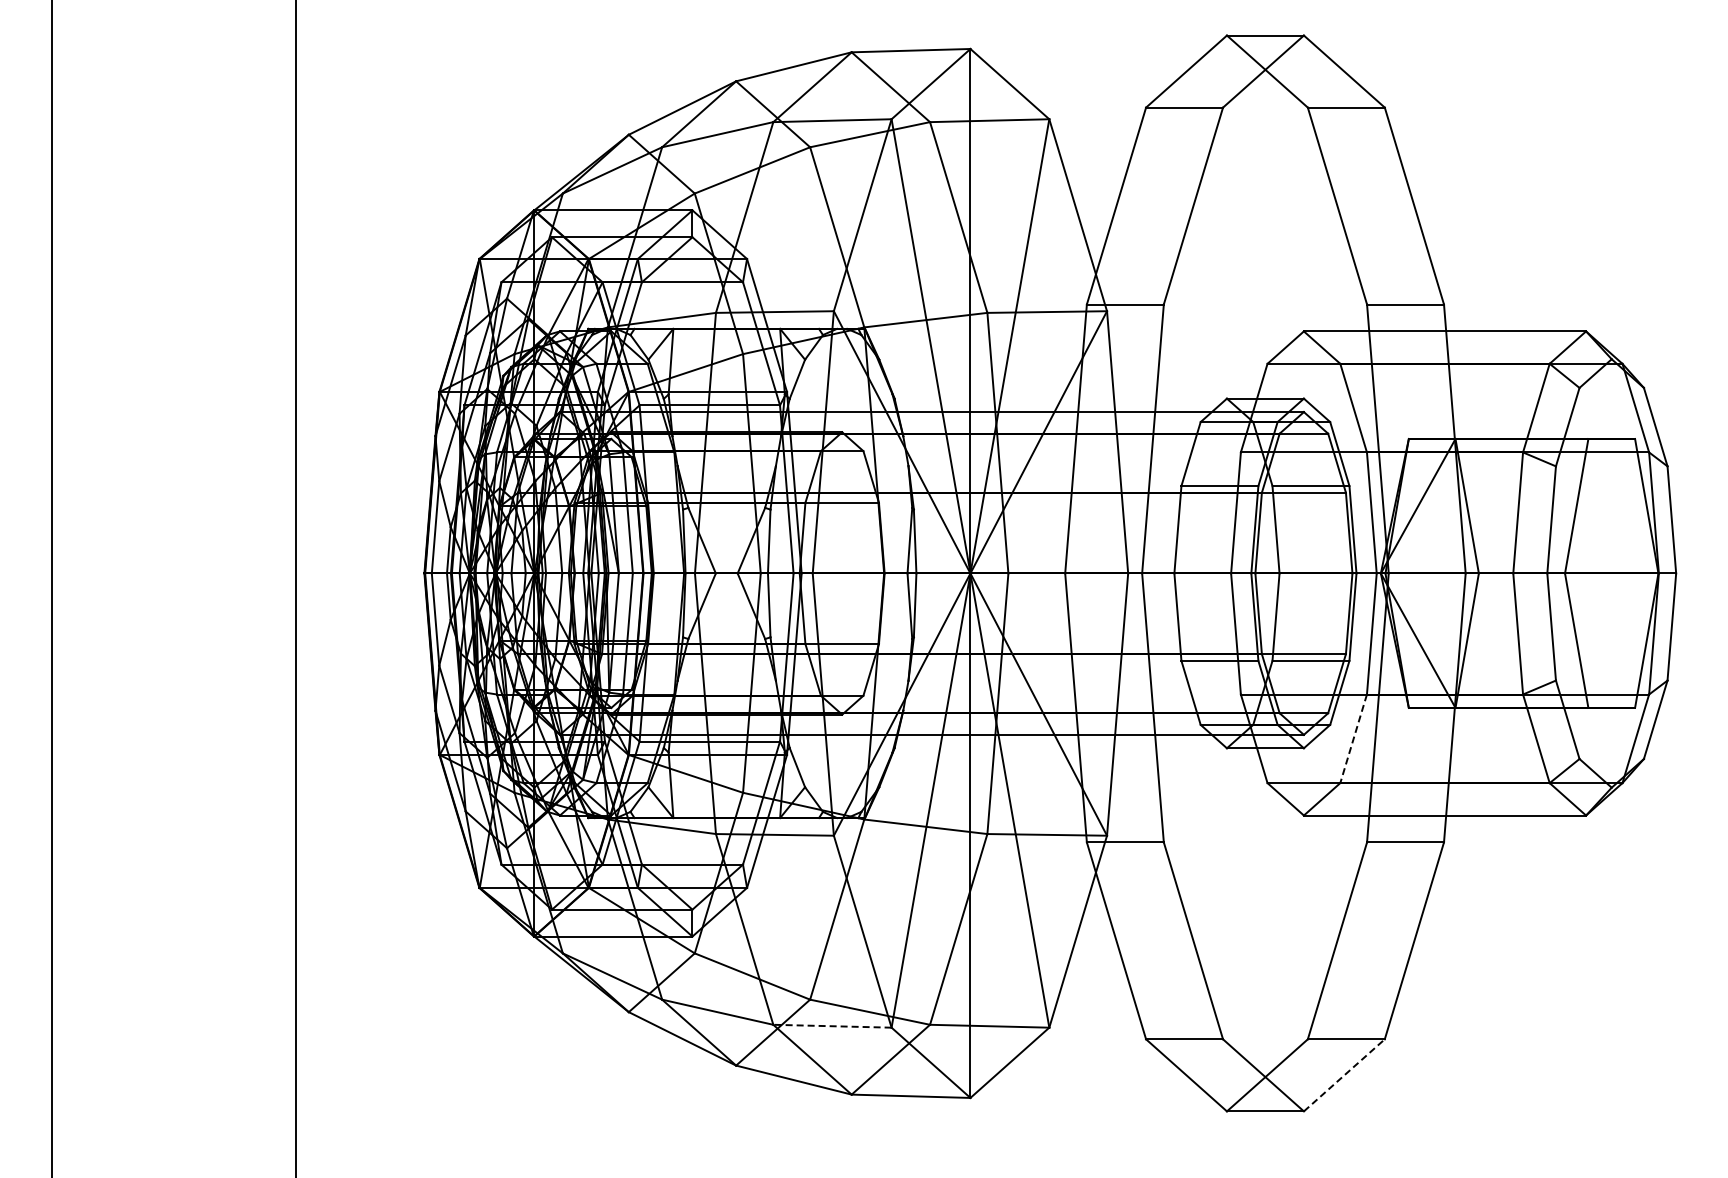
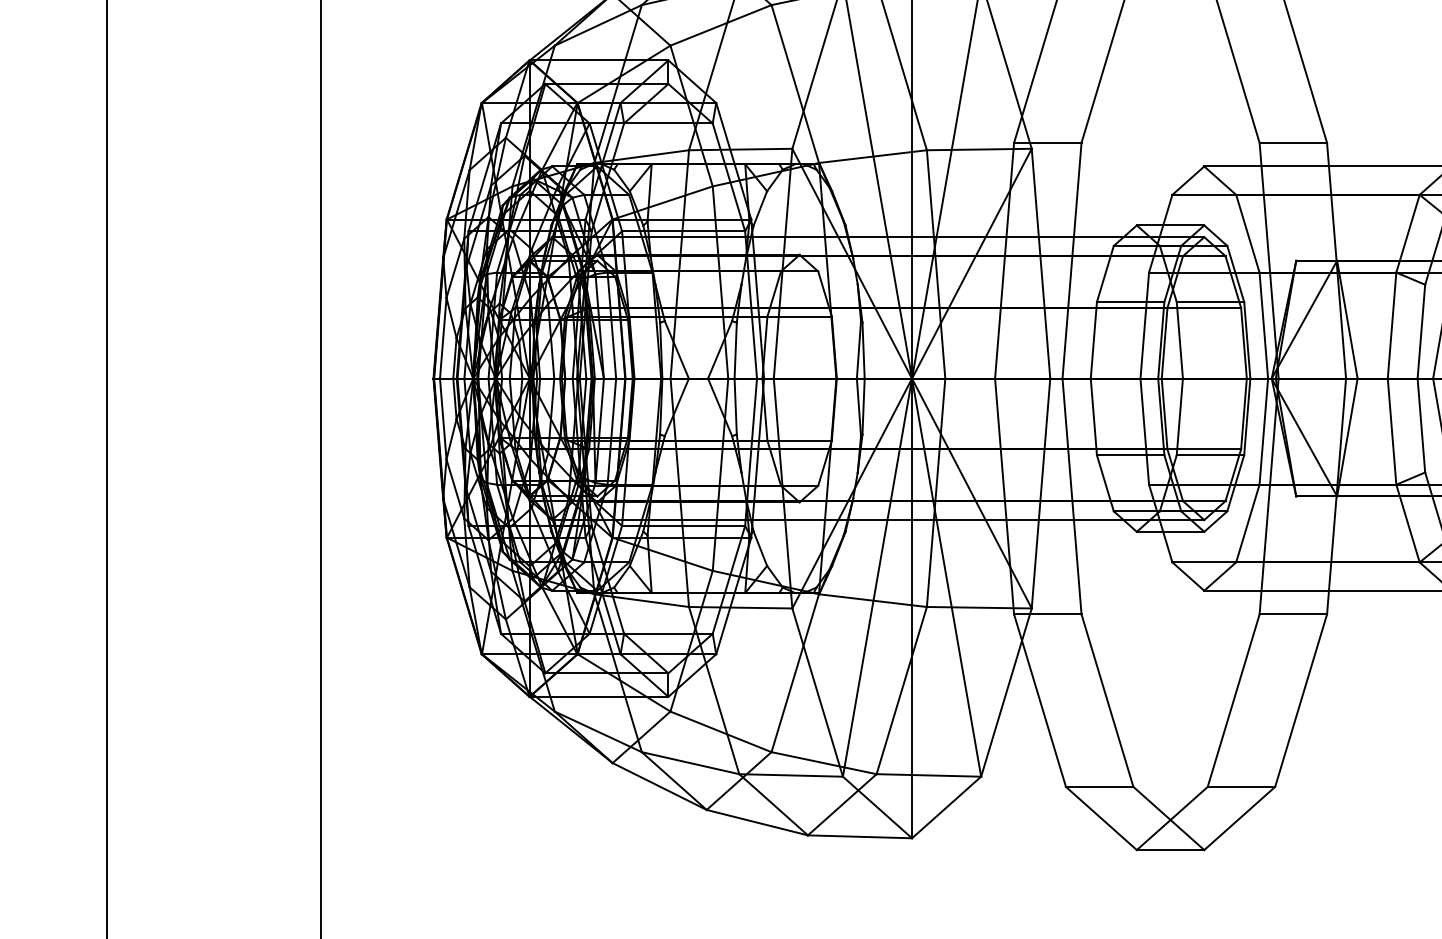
line: (1353, 739) -> (1247, 524), dashed -> solid
line: (831, 1026) -> (790, 775), dashed -> solid
line: (1344, 1075) -> (1239, 818), dashed -> solid

